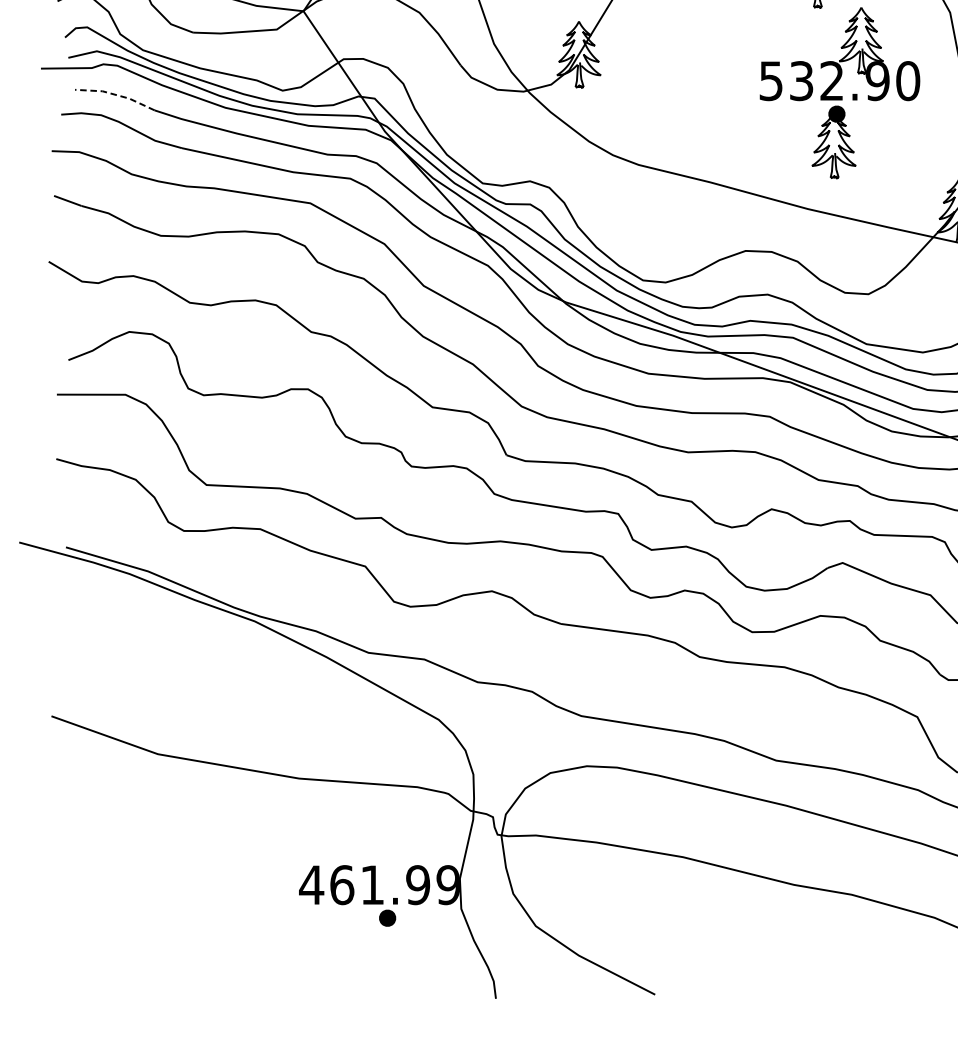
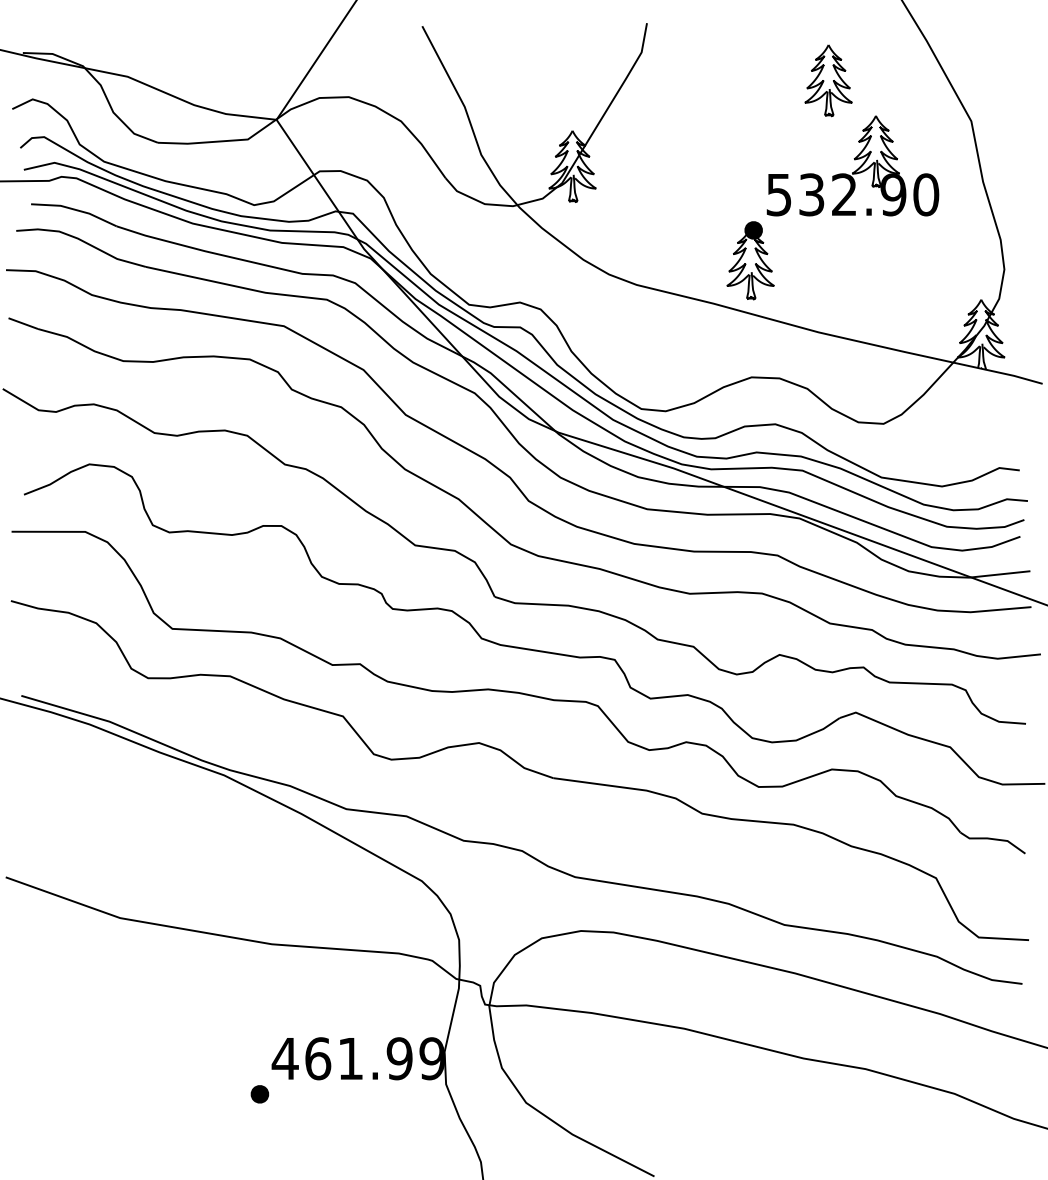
line: (116, 94) -> (75, 209), dashed -> solid
part: (833, 142) -> (750, 260), moved
part: (387, 918) -> (259, 1094), moved

